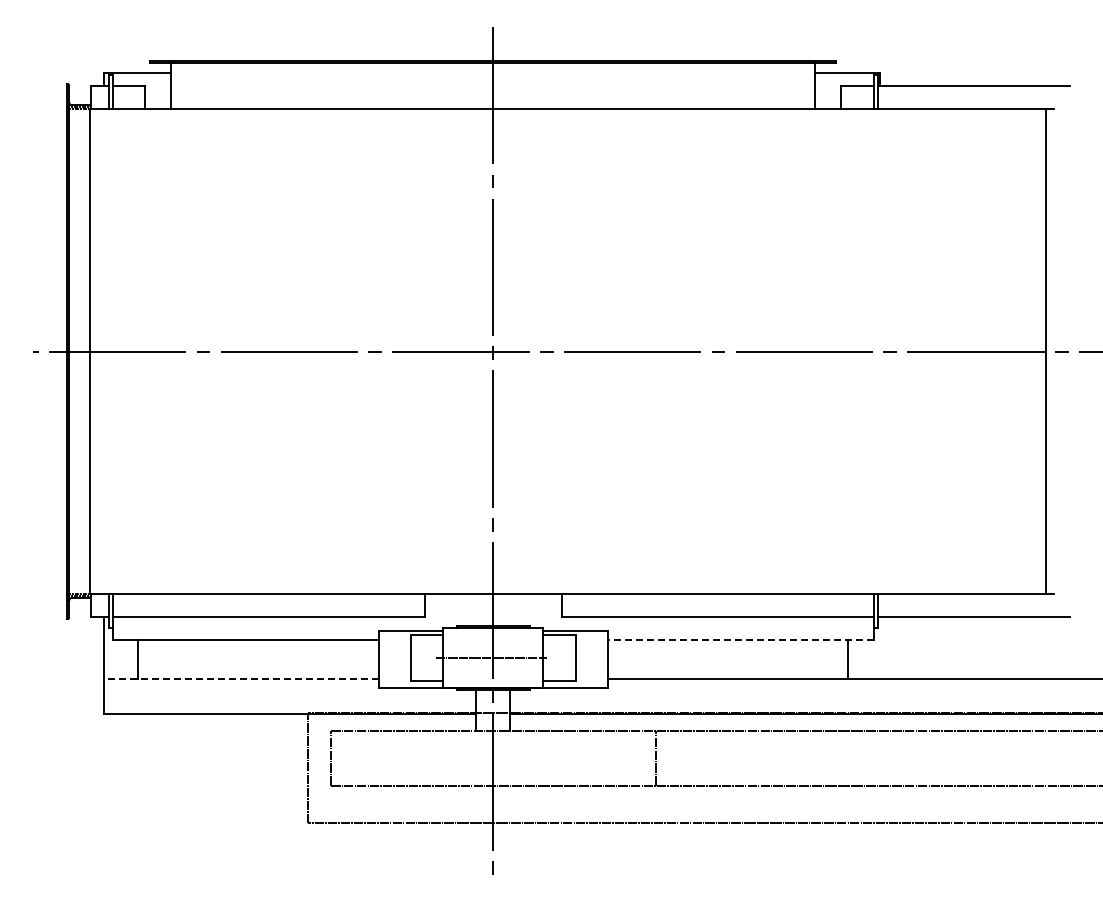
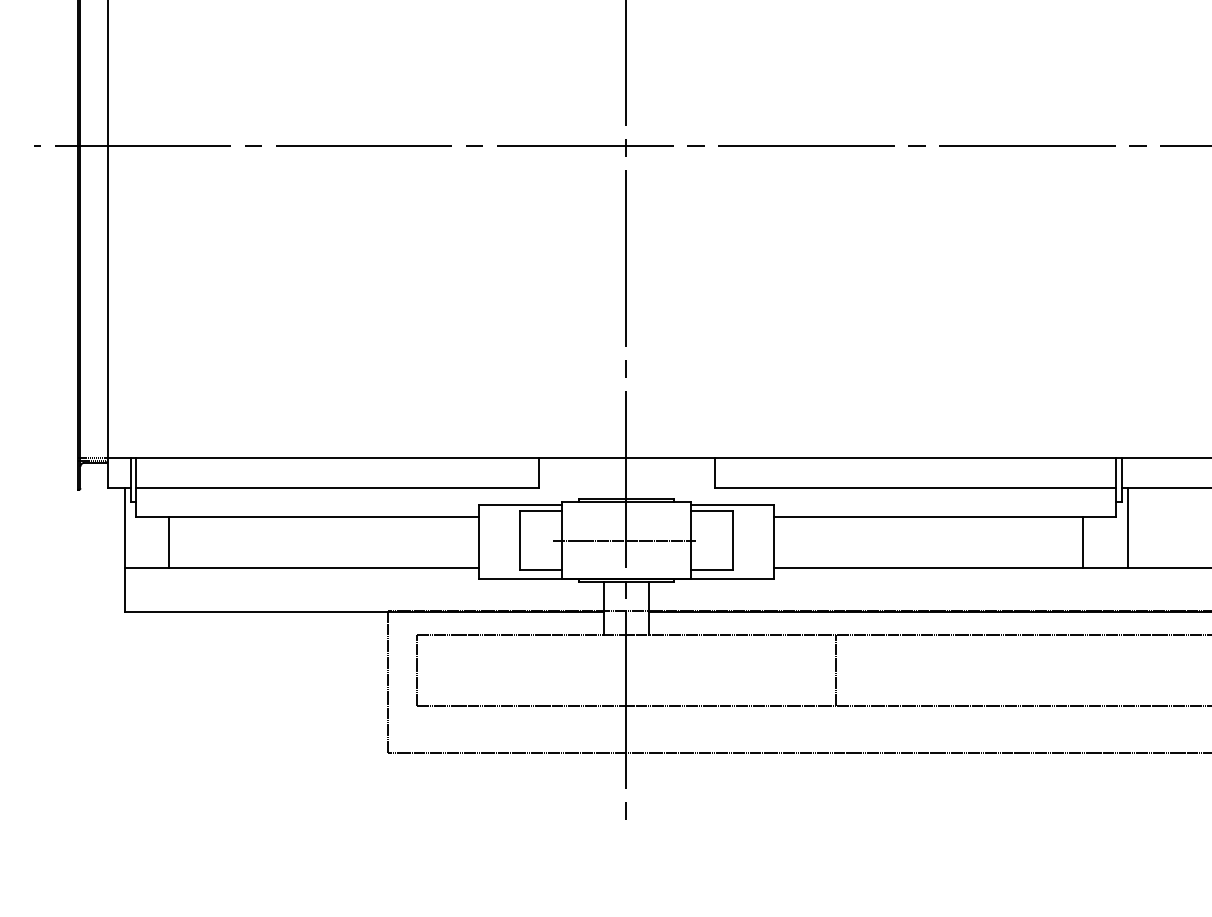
line: (740, 639) -> (945, 516), dashed -> solid
line: (882, 648) -> (1127, 528), added
line: (240, 679) -> (301, 568), dashed -> solid

